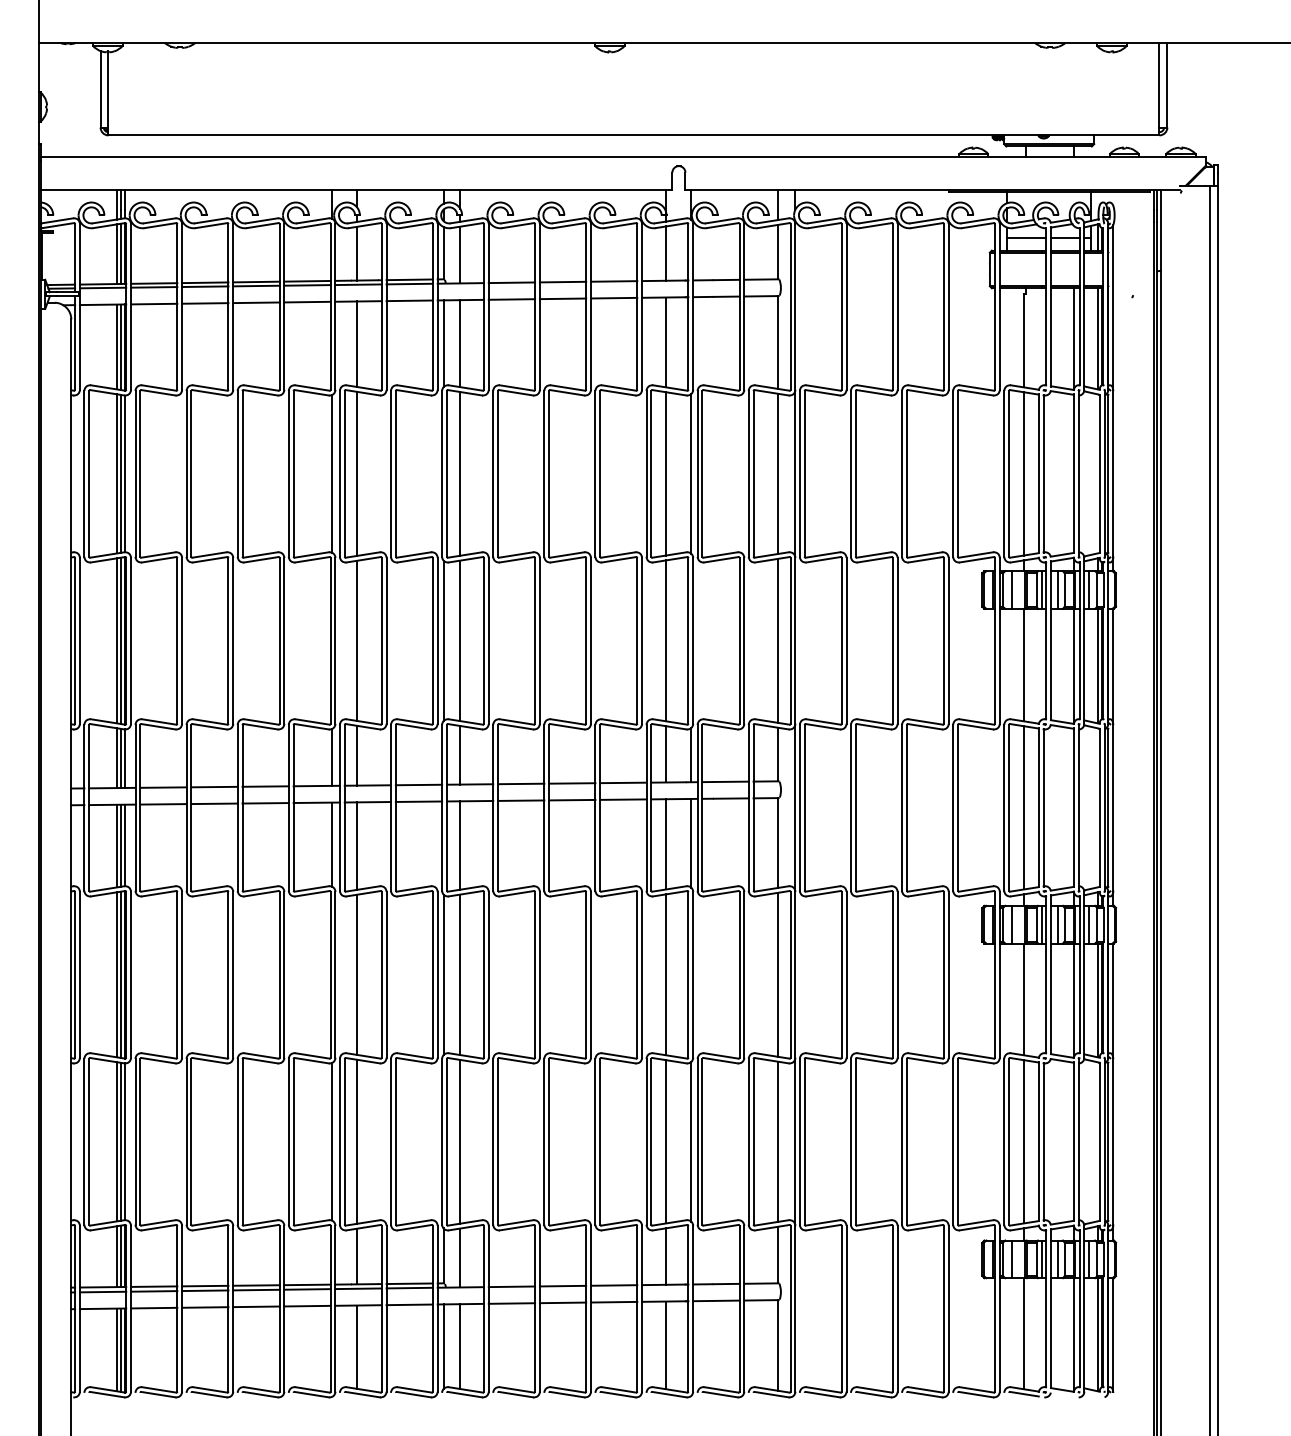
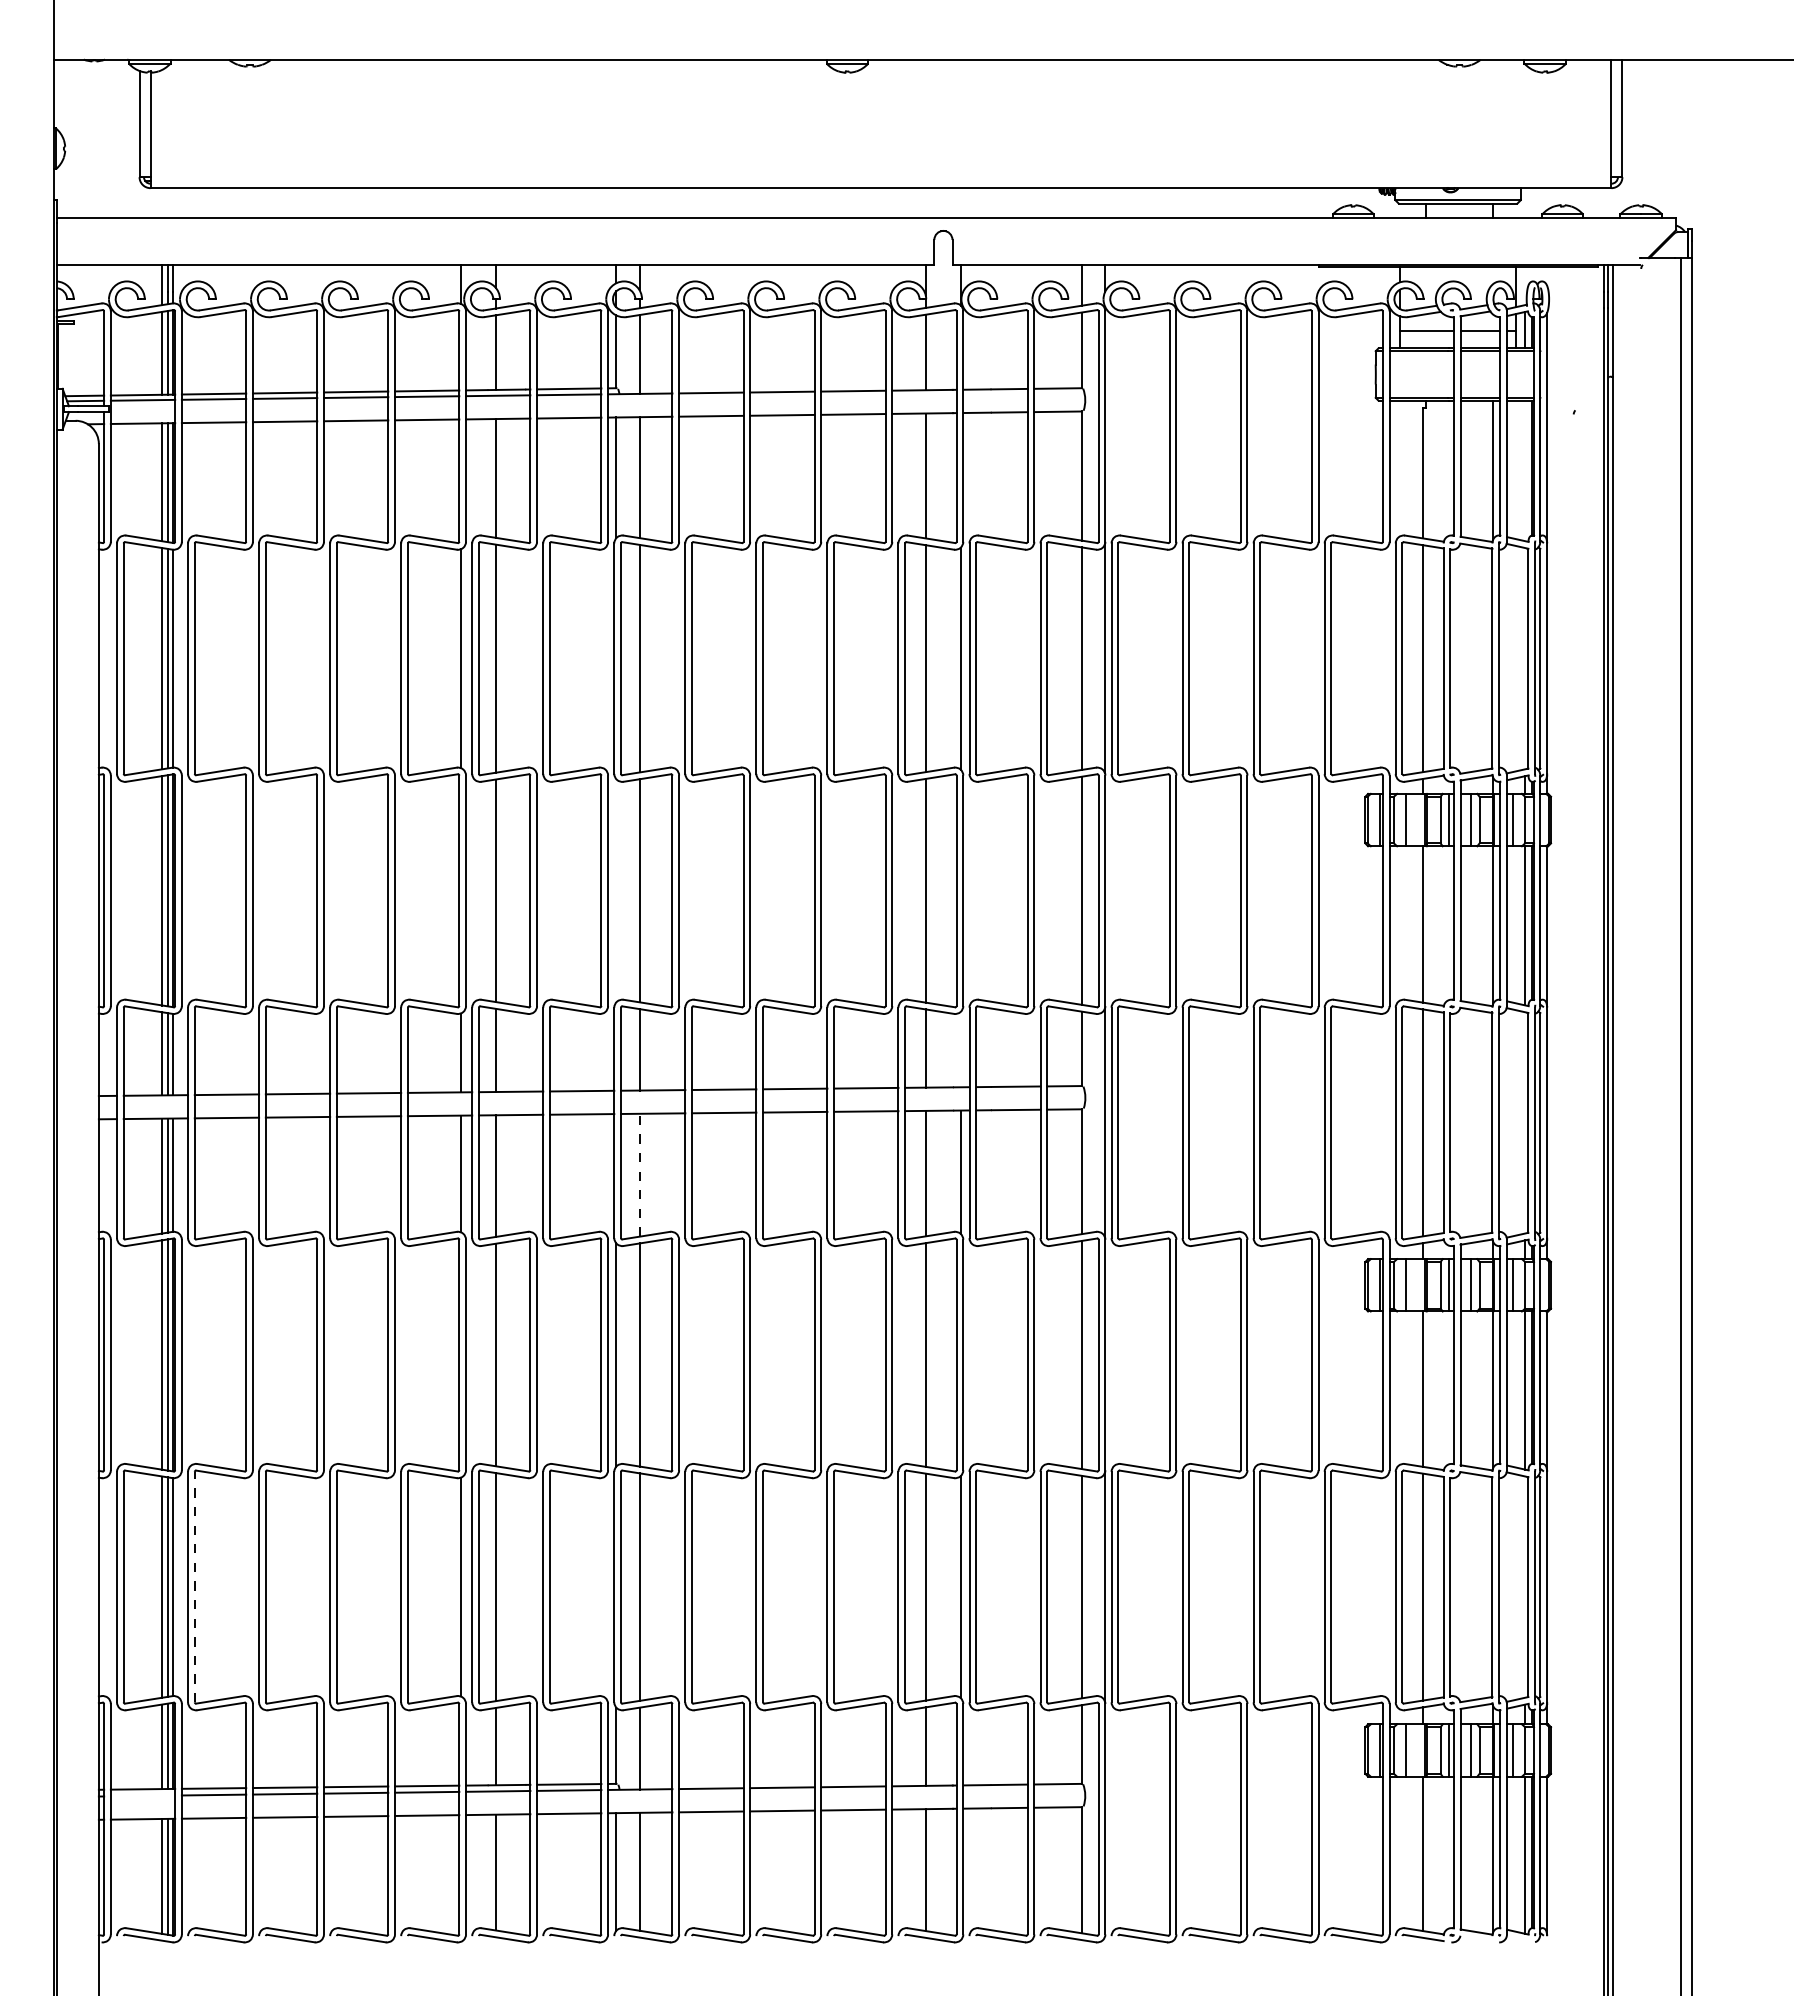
line: (1097, 338) -> (1525, 470), removed
line: (443, 640) -> (616, 890), removed
line: (691, 755) -> (960, 1049), removed
line: (460, 844) -> (639, 1174), solid -> dashed
line: (140, 1141) -> (194, 1586), solid -> dashed
line: (102, 1291) -> (142, 1795), removed

